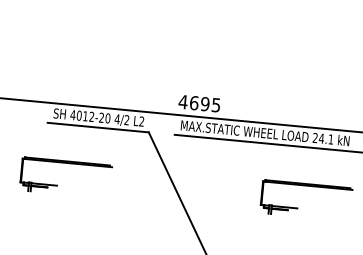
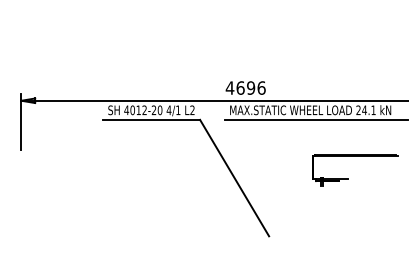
text: (216, 104) -> (261, 87), 4695 -> 4696
text: (127, 119) -> (178, 109), 4/2 -> 4/1
part: (57, 185) -> (118, 178), removed

